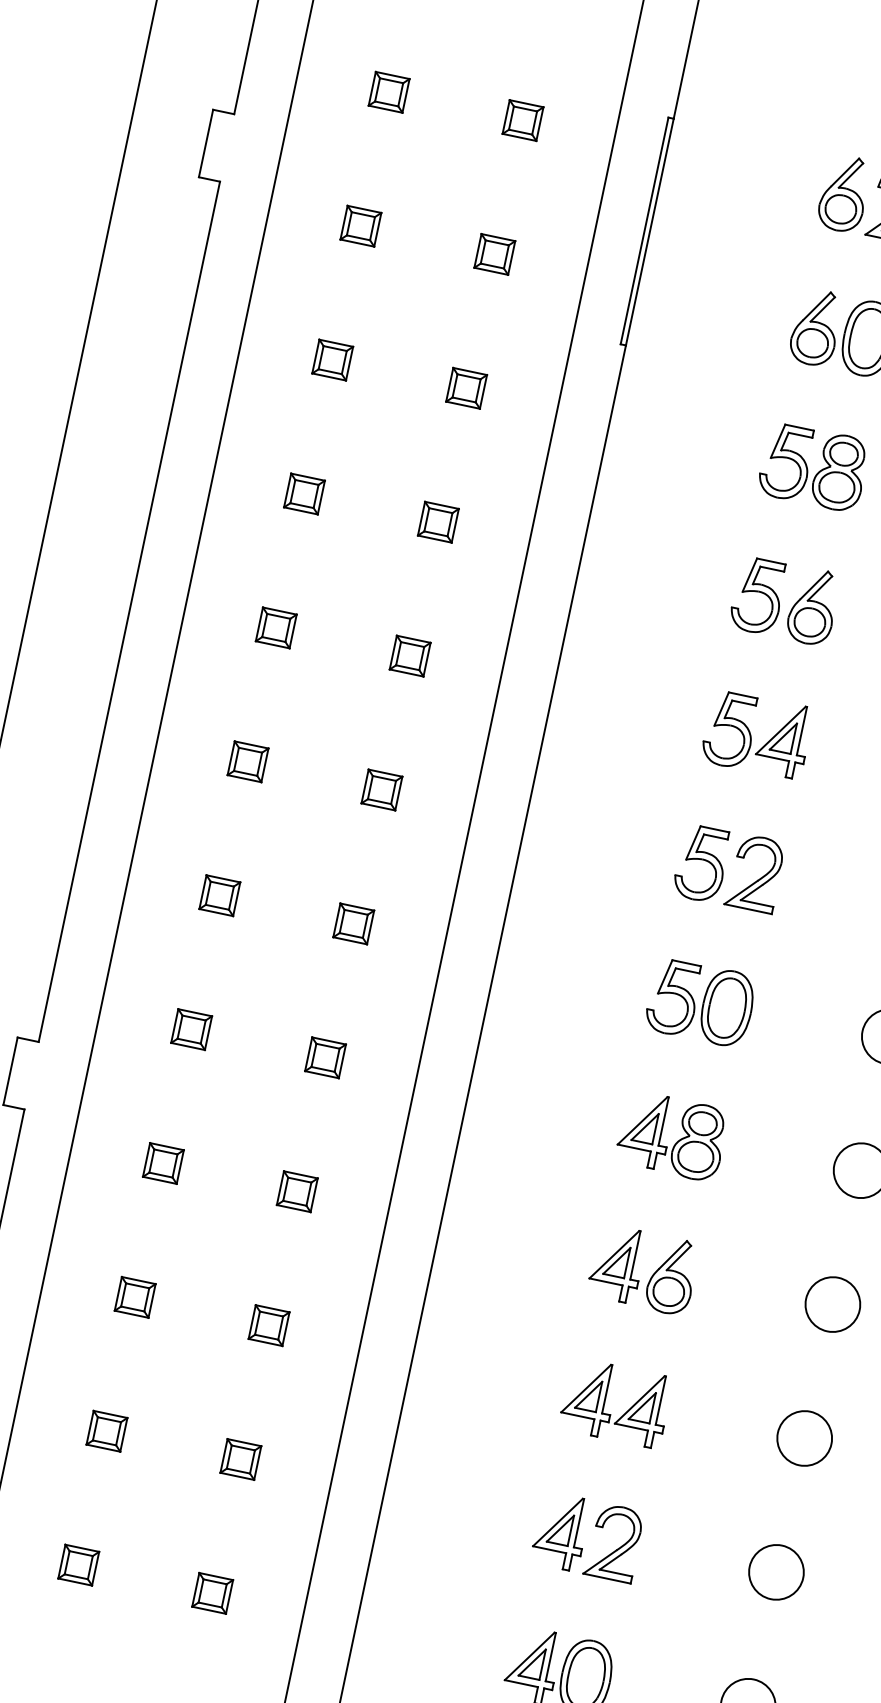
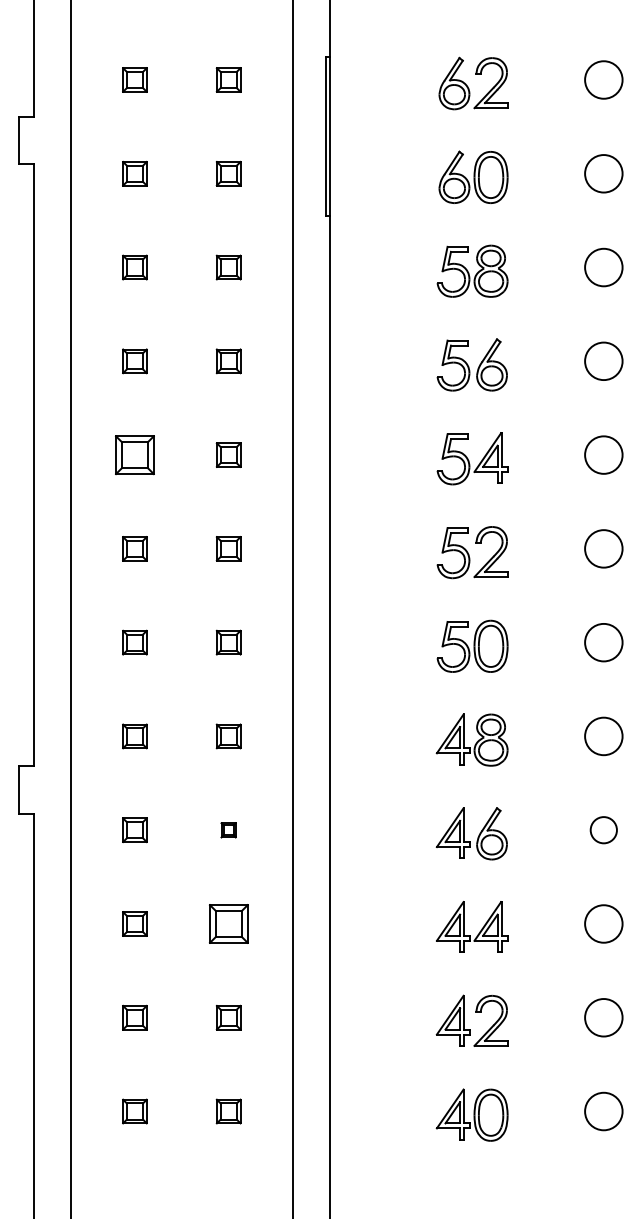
part: (275, 626) -> (134, 454), size x1.6
part: (296, 1192) -> (228, 830), size x0.6
circle: (832, 1303) -> (603, 829), size x0.7
part: (268, 1324) -> (228, 923), size x1.6

